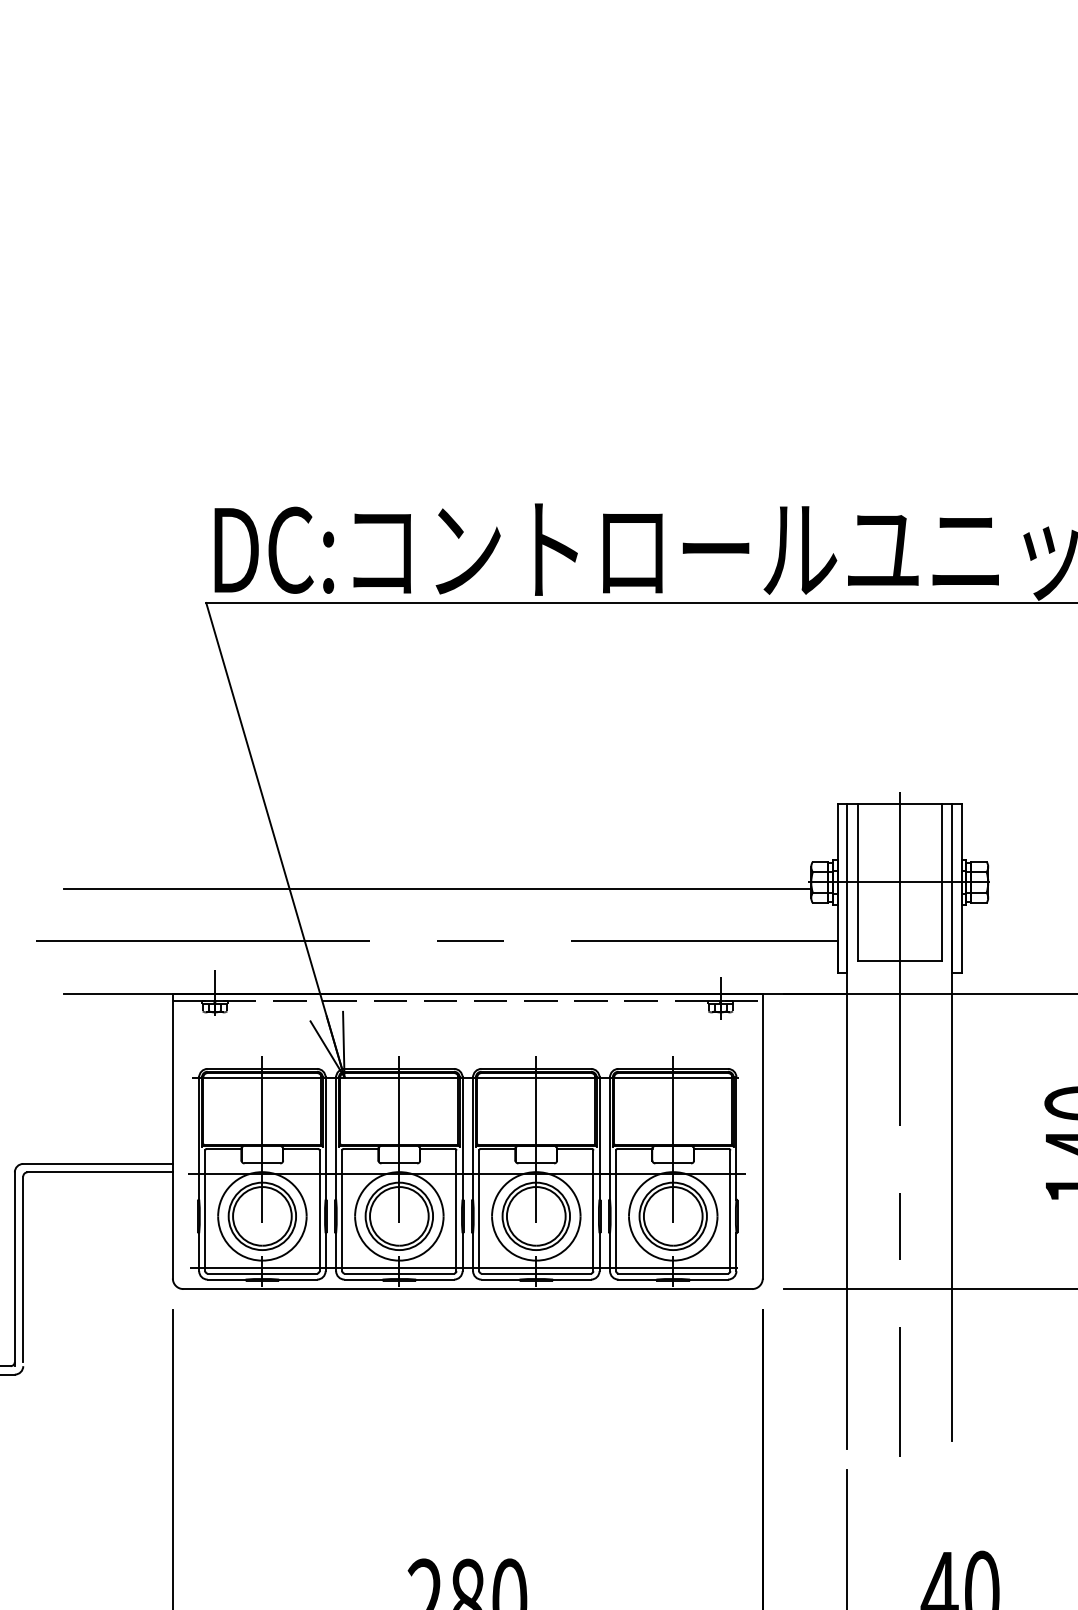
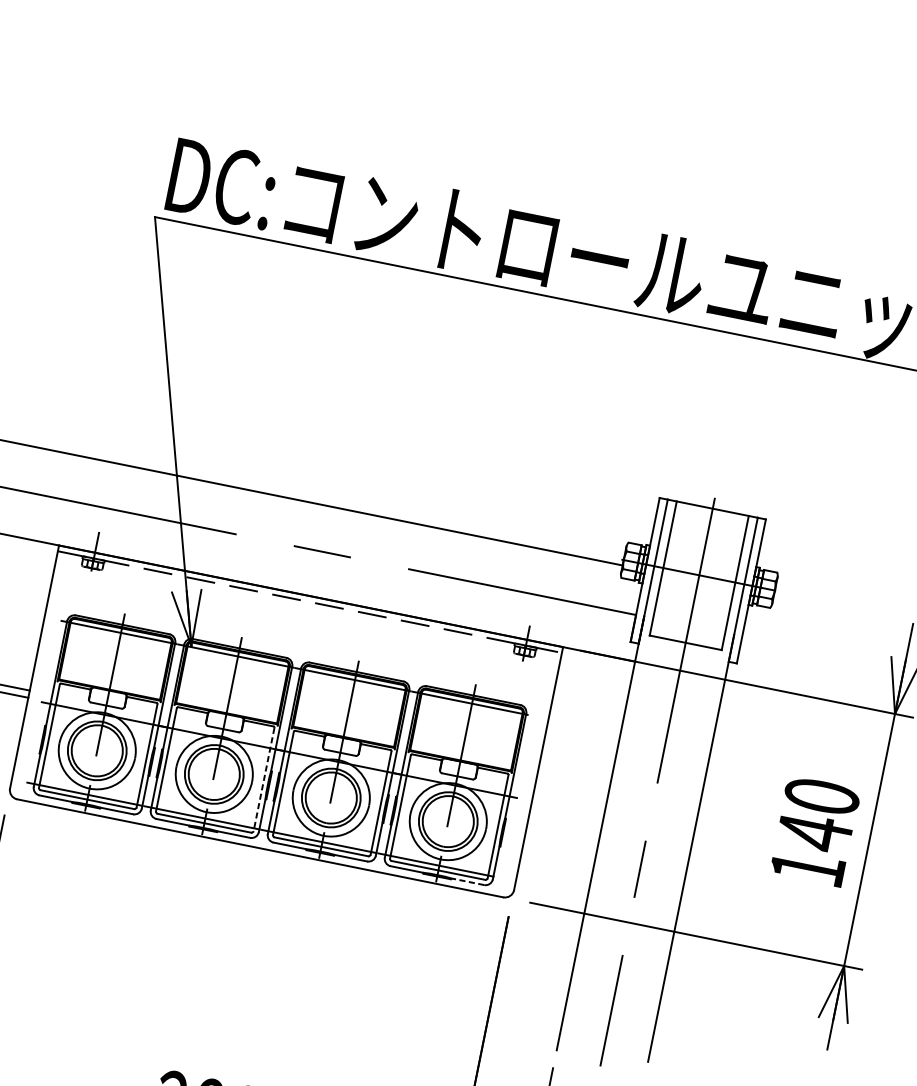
line: (456, 1211) -> (263, 780), solid -> dashed
line: (709, 1279) -> (468, 881), solid -> dashed

